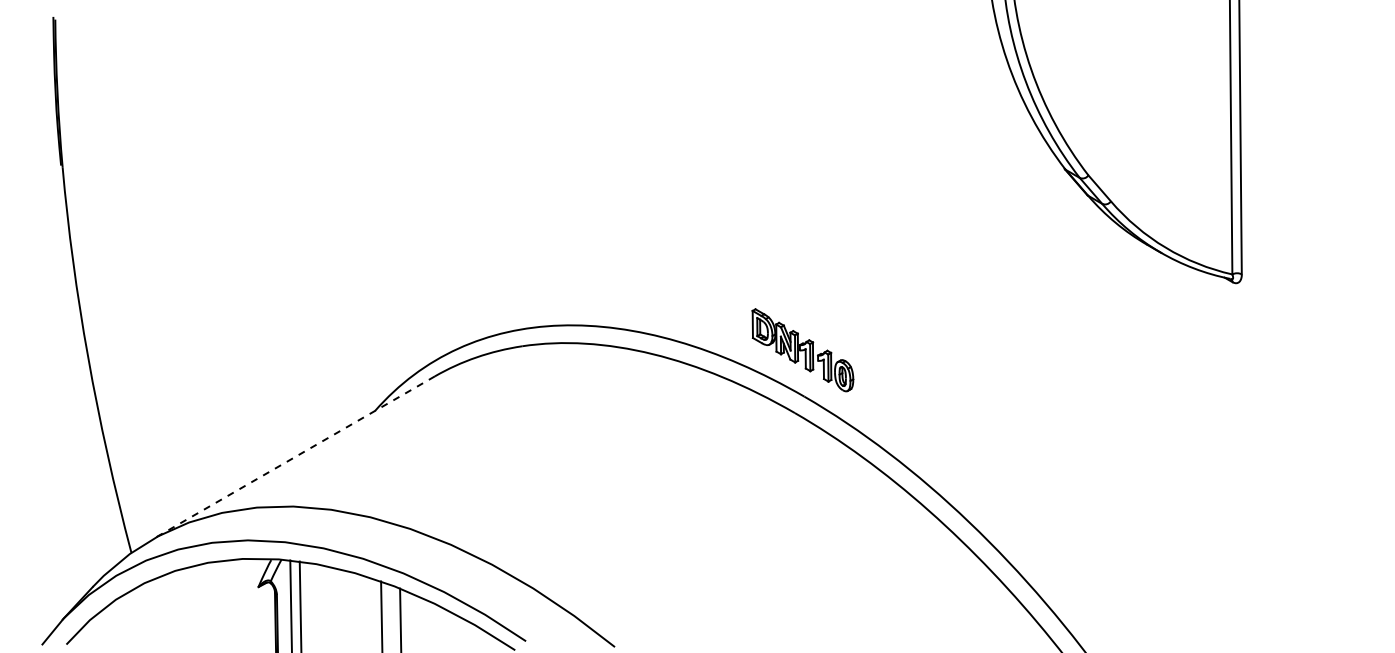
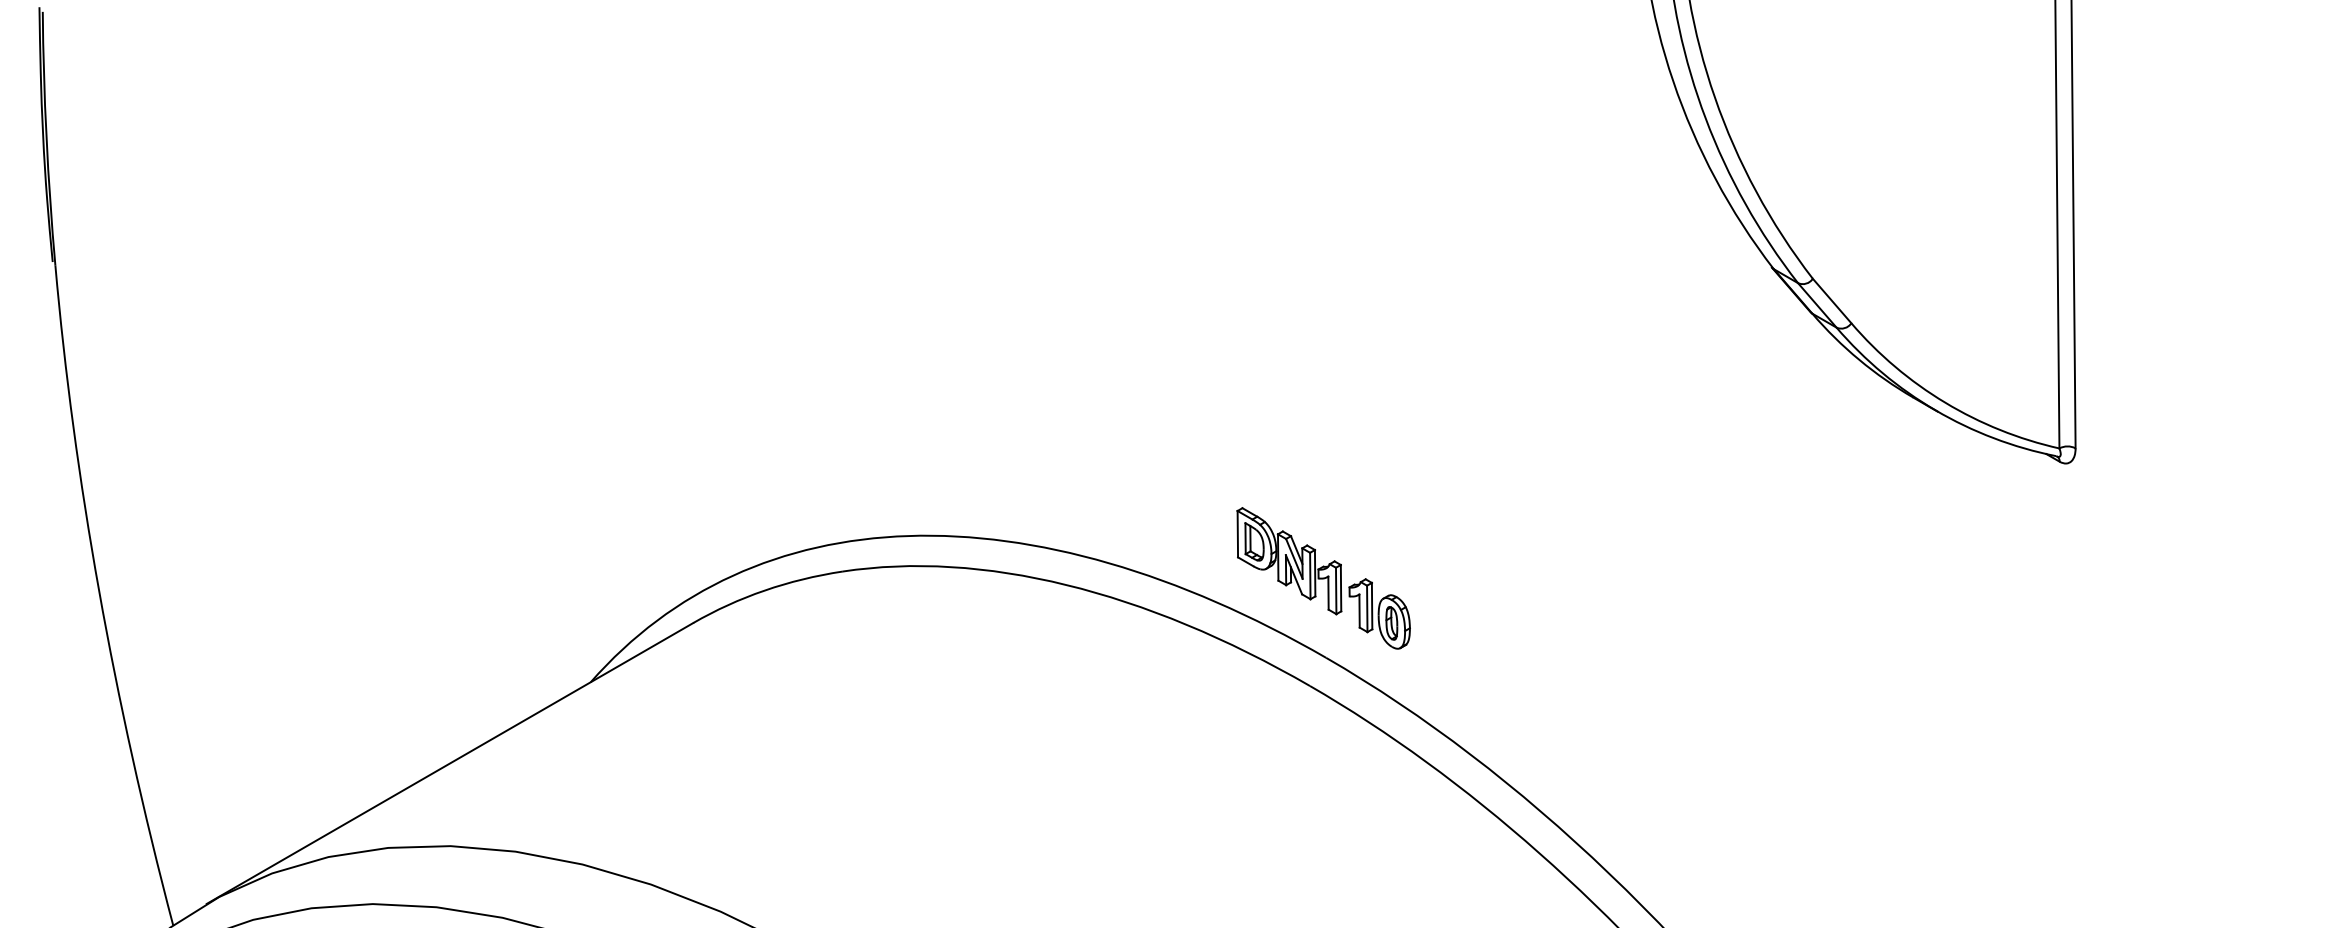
line: (292, 458) -> (449, 763), dashed -> solid

